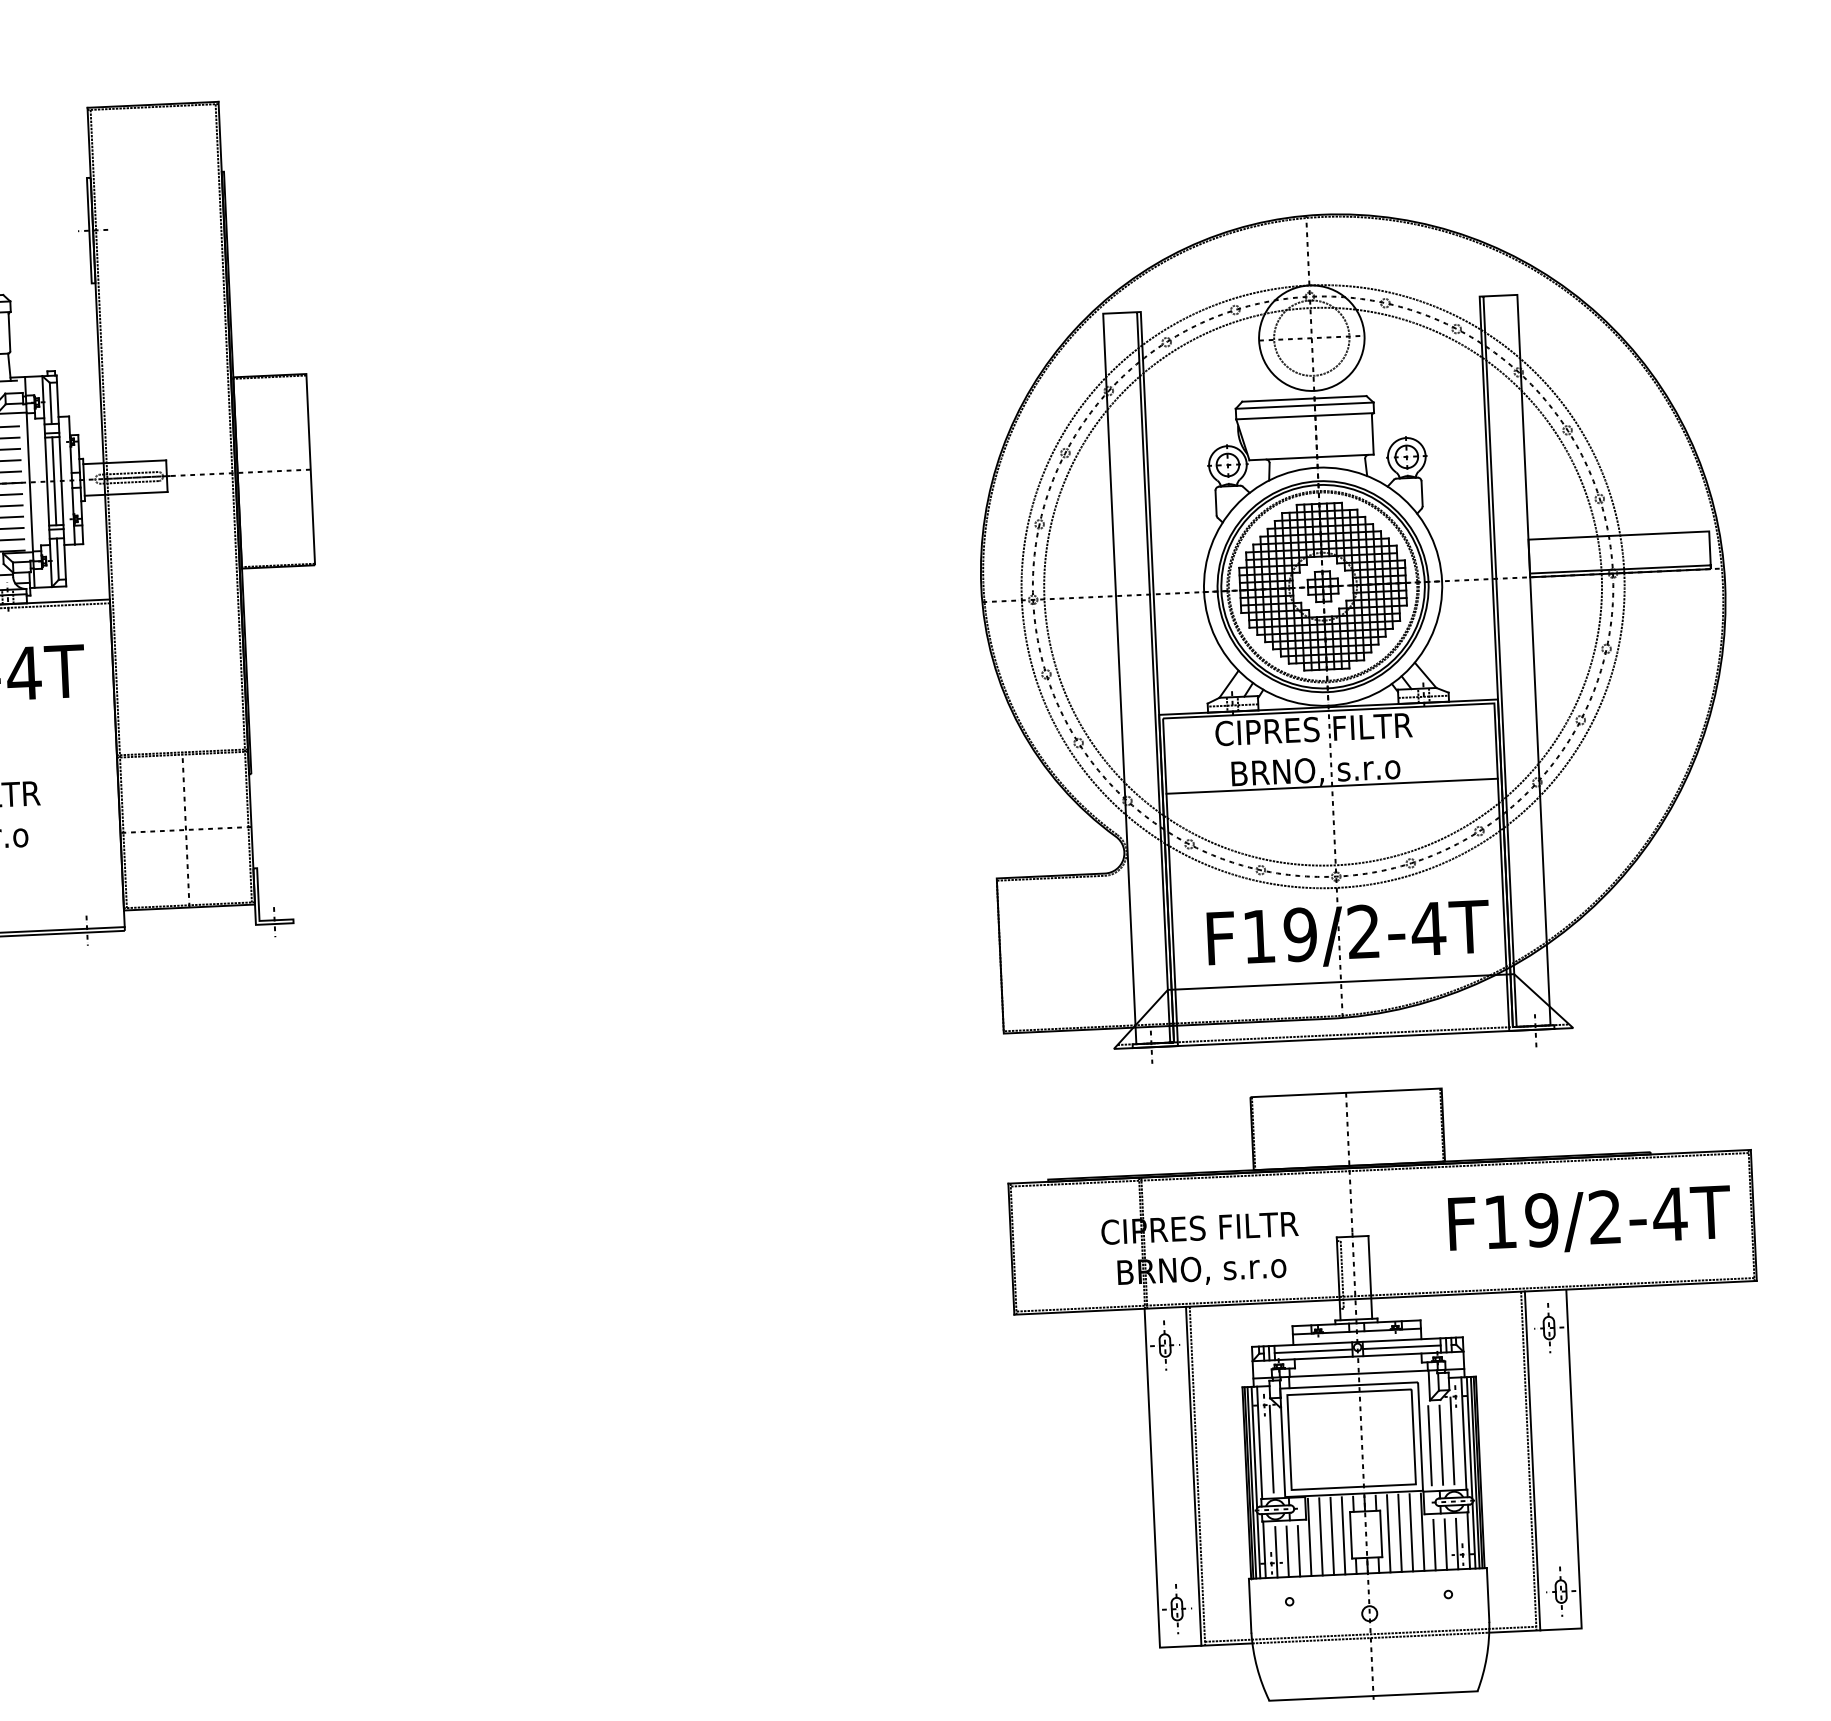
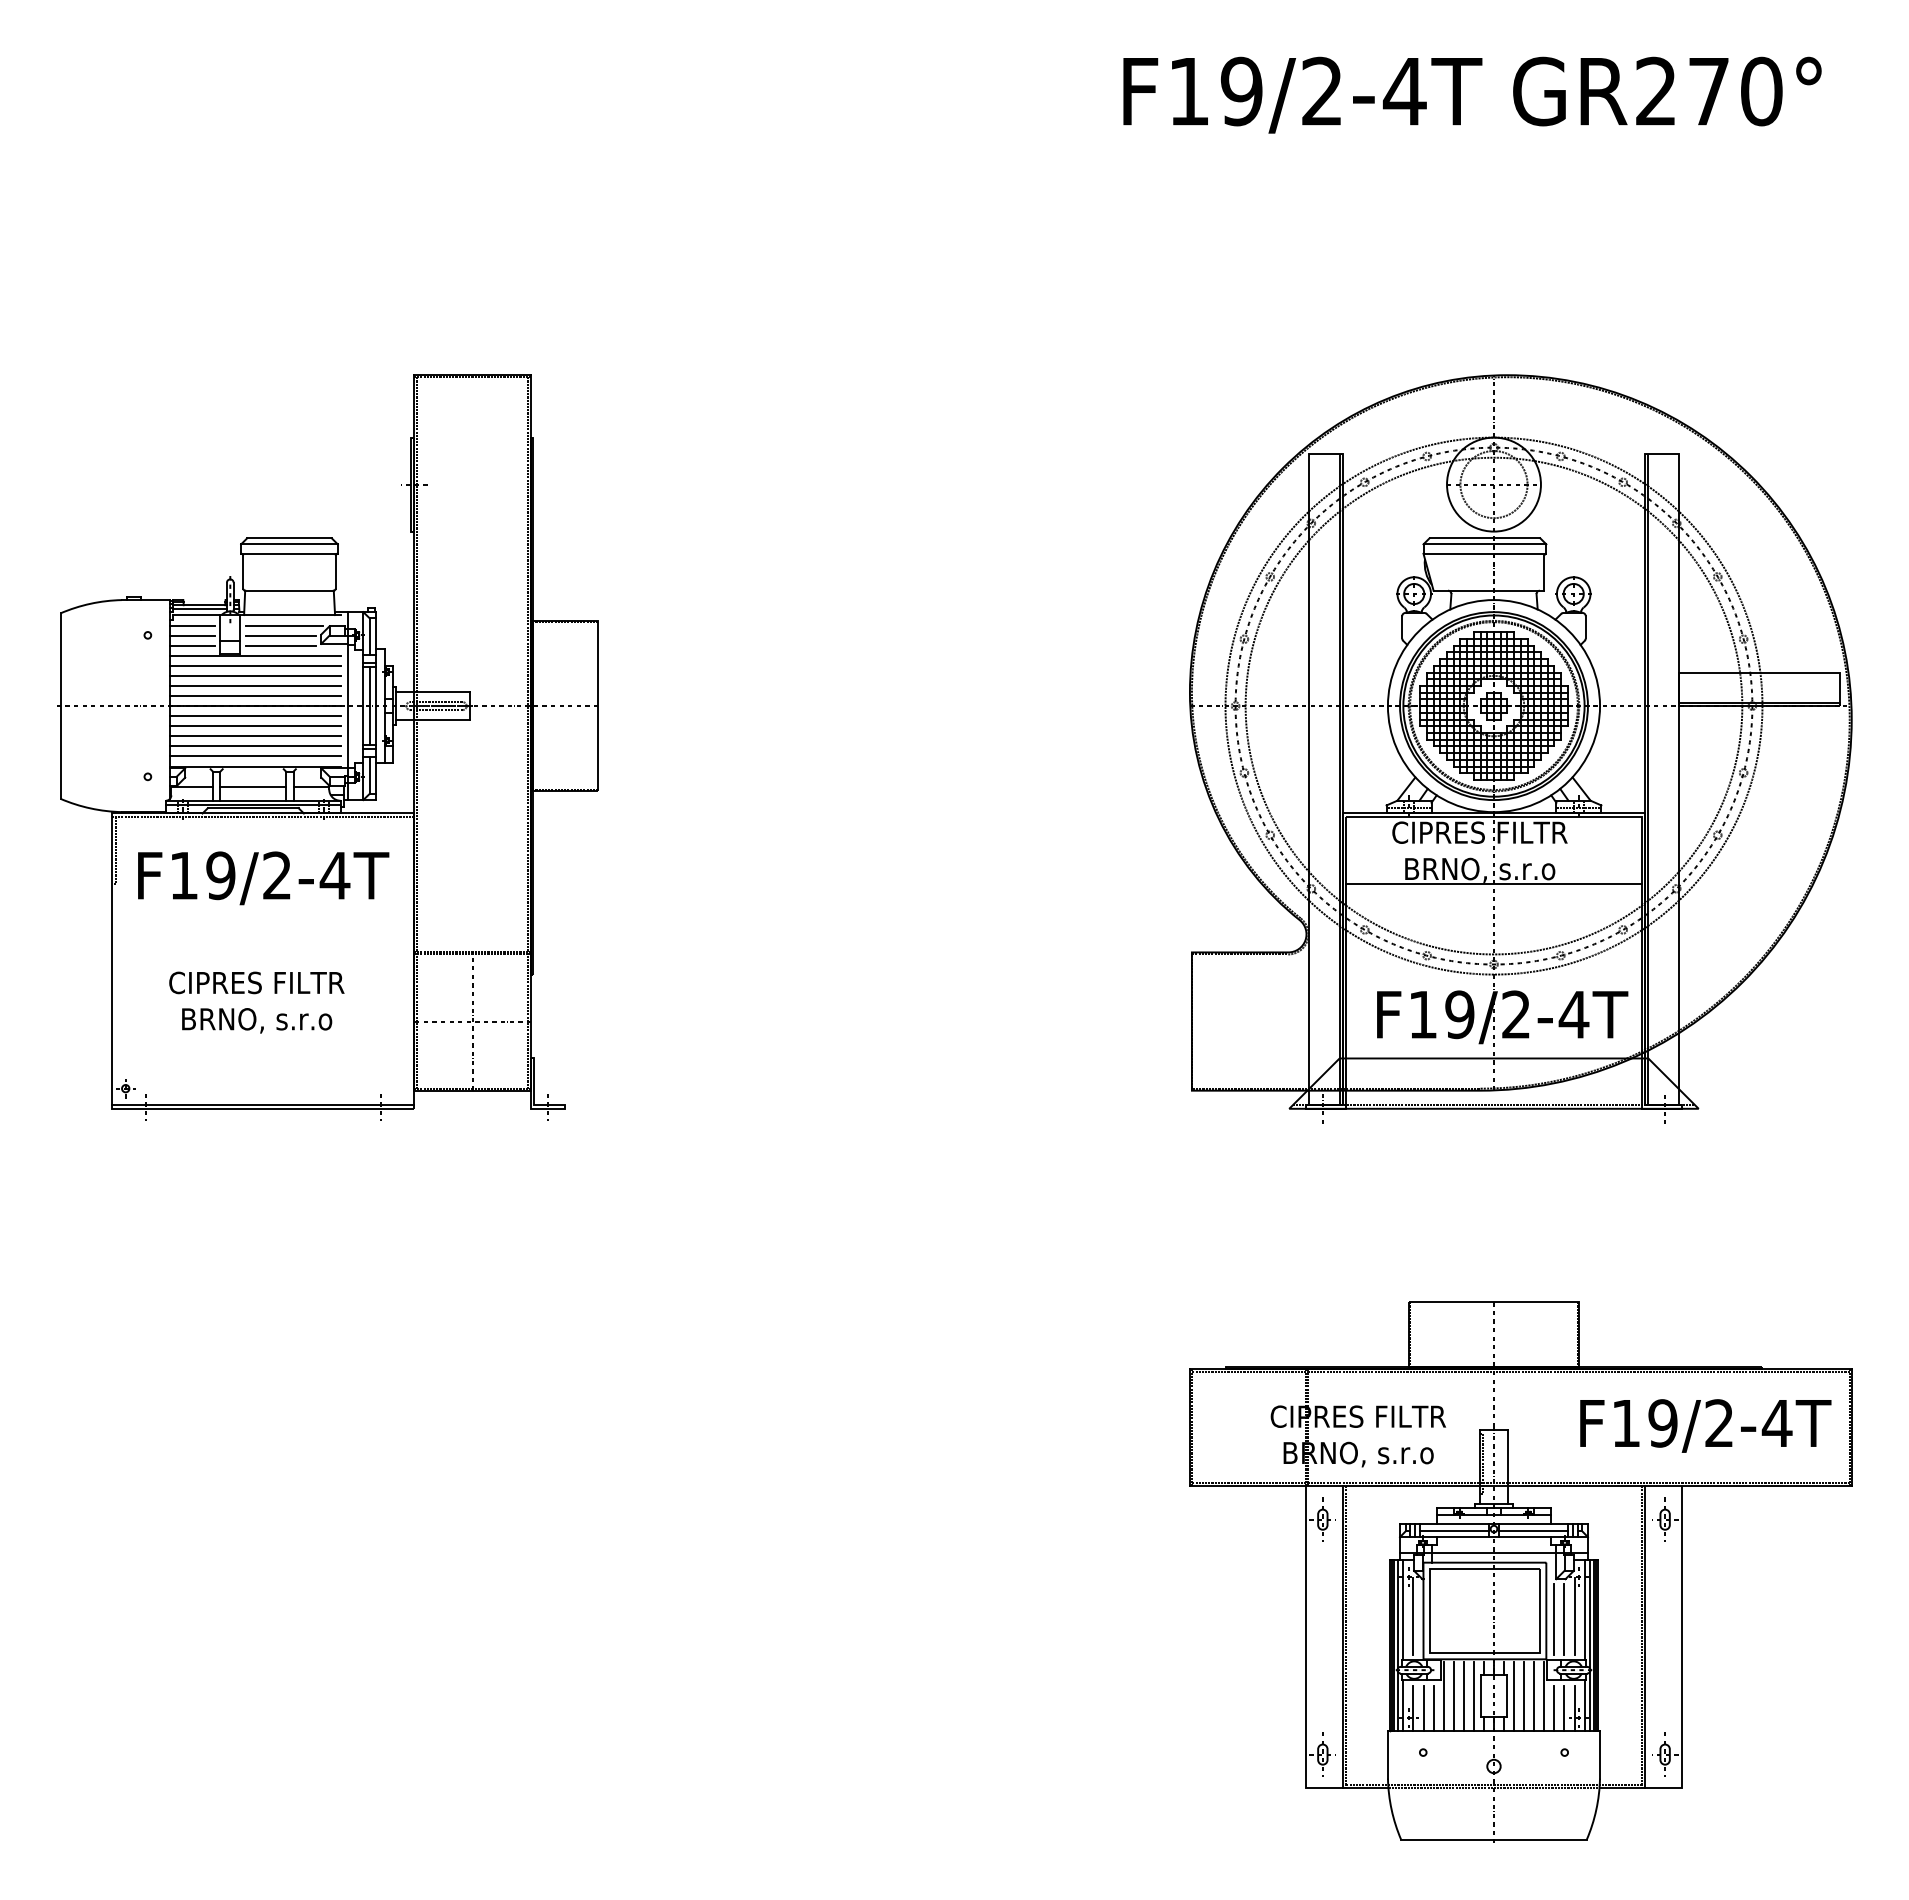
part: (1355, 632) -> (1520, 748), moved

